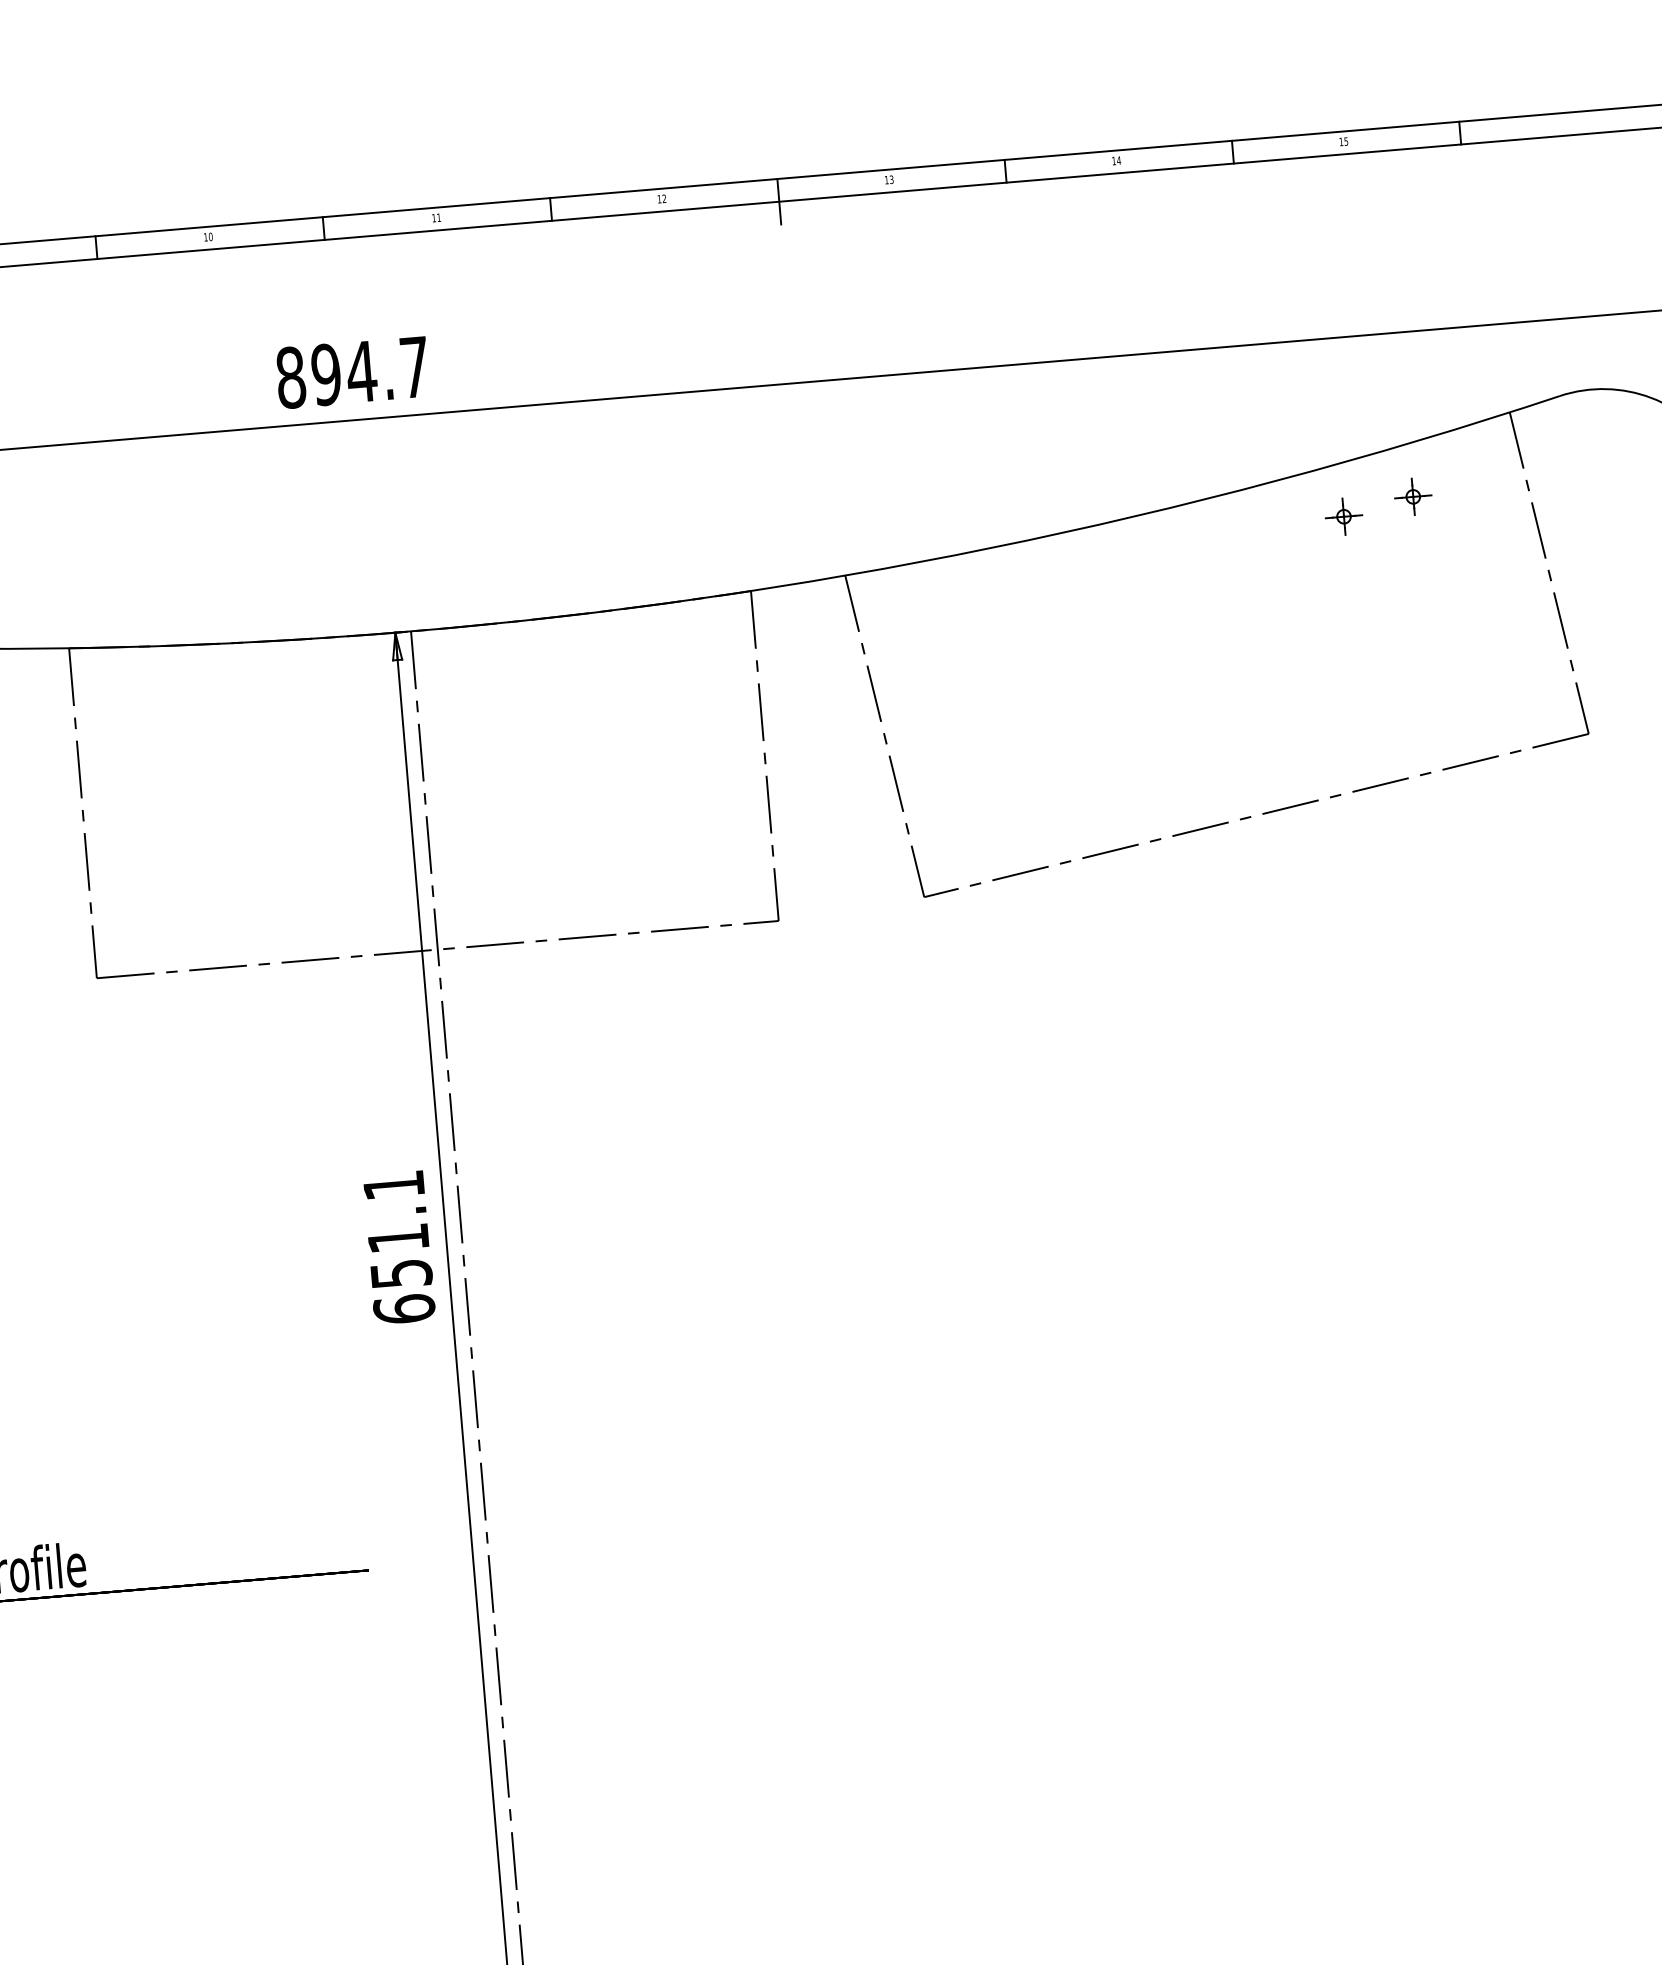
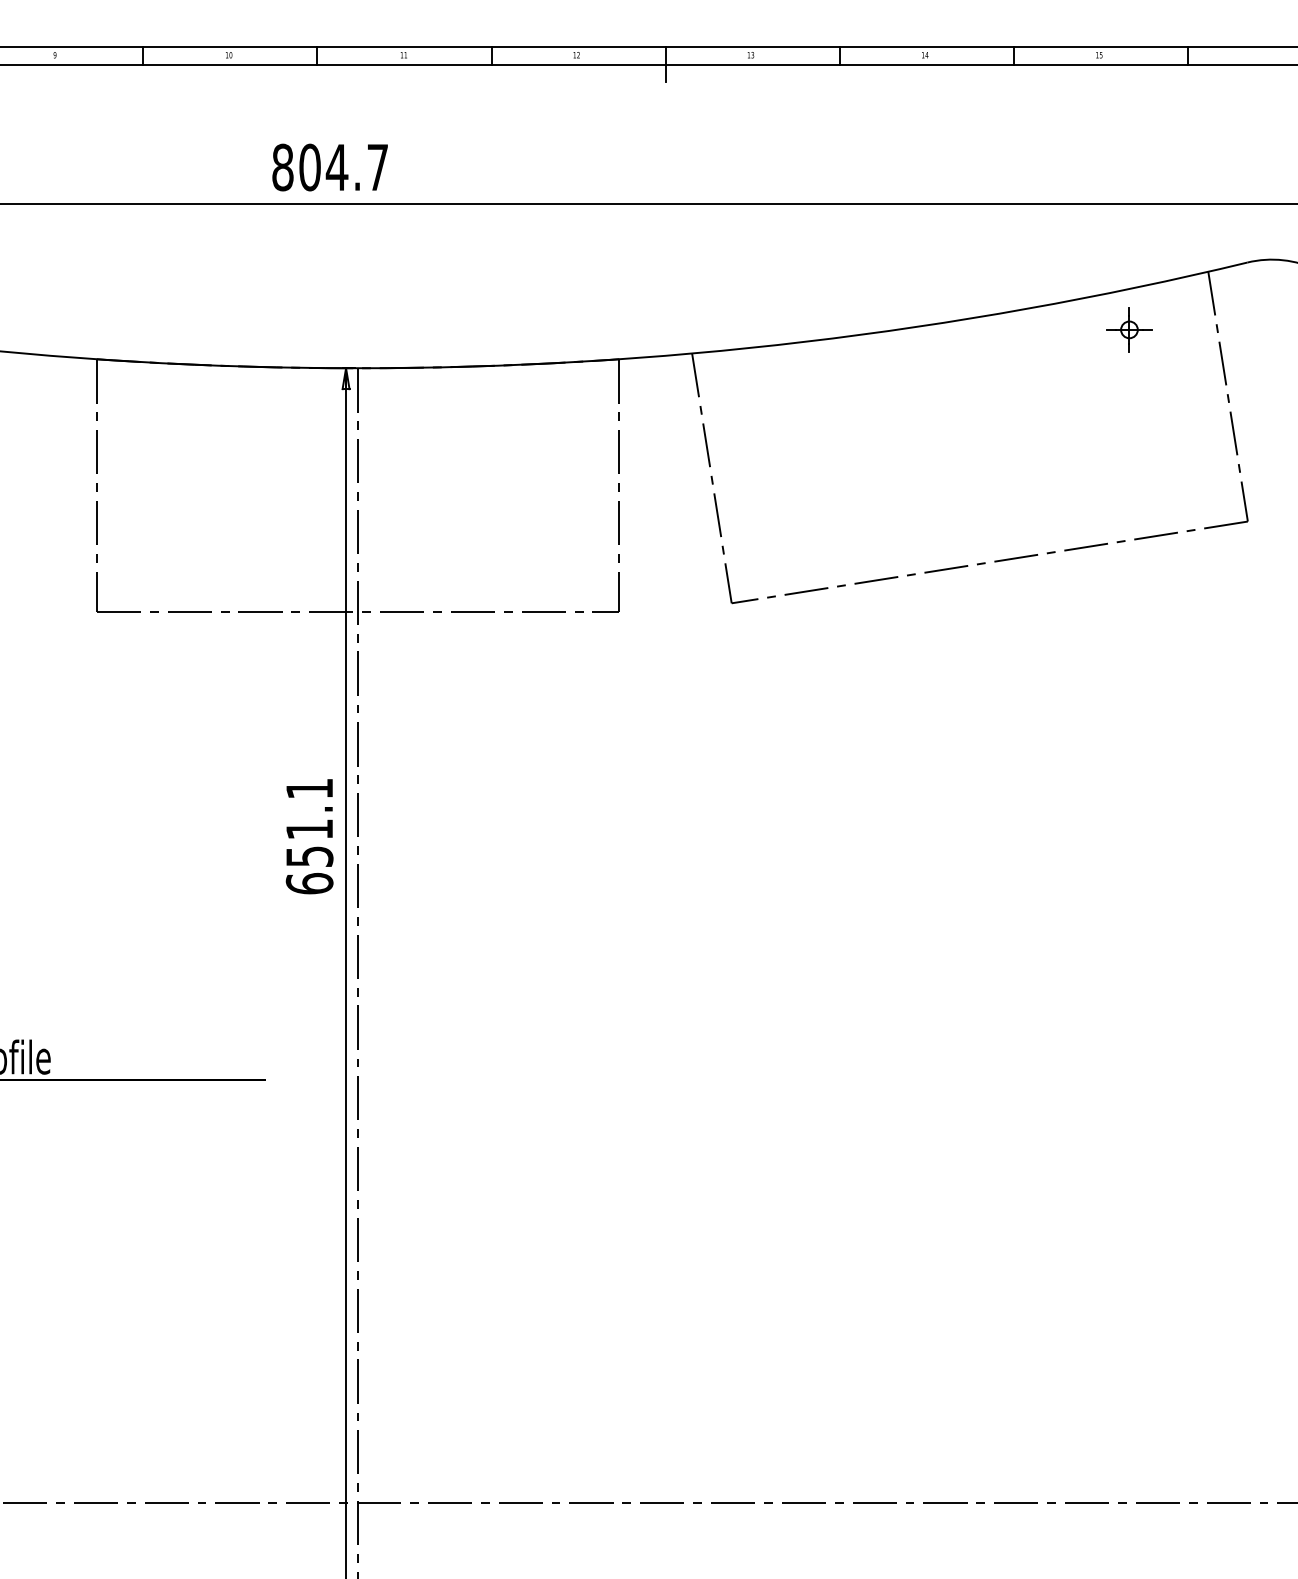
text: (325, 374) -> (309, 167), 894.7 -> 804.7
part: (1413, 496) -> (1129, 329), size x1.6
part: (1344, 516) -> (1075, 340), removed

